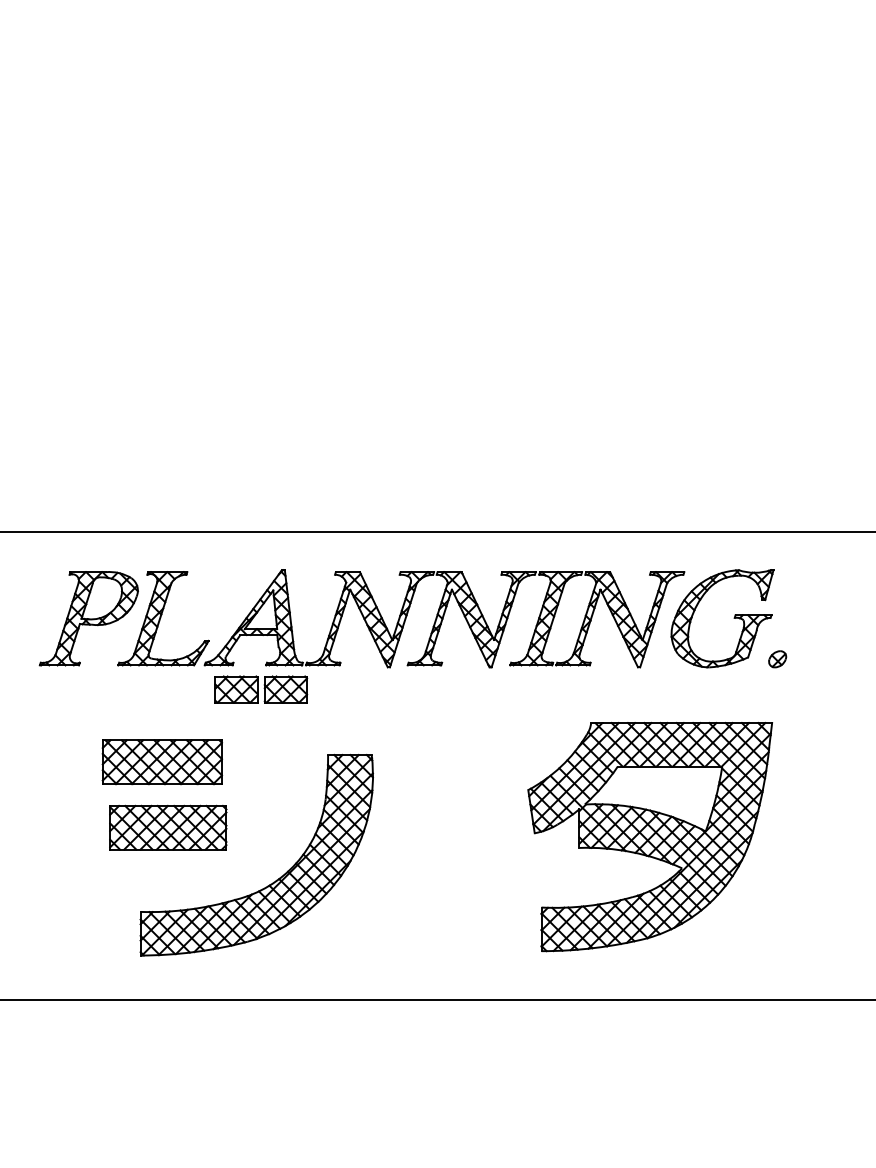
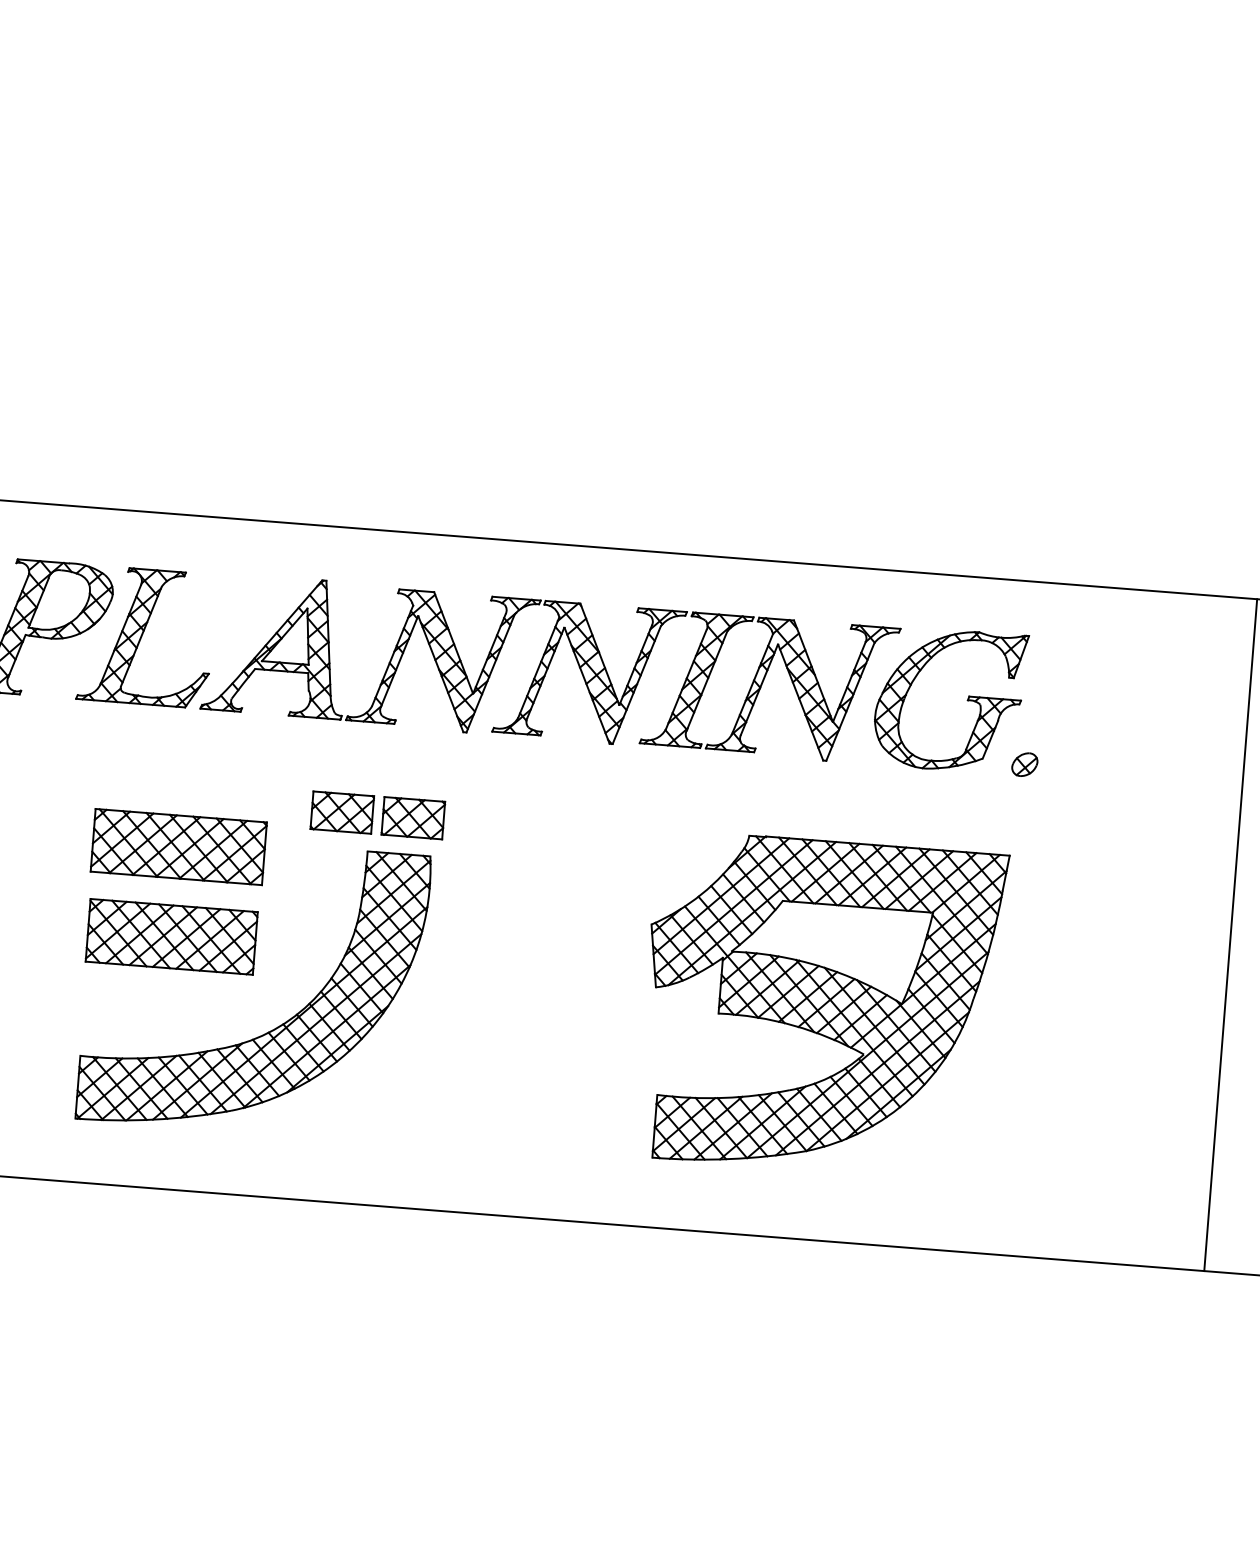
part: (261, 689) -> (378, 815), moved
part: (162, 762) -> (179, 847), moved
part: (168, 827) -> (172, 936), moved

